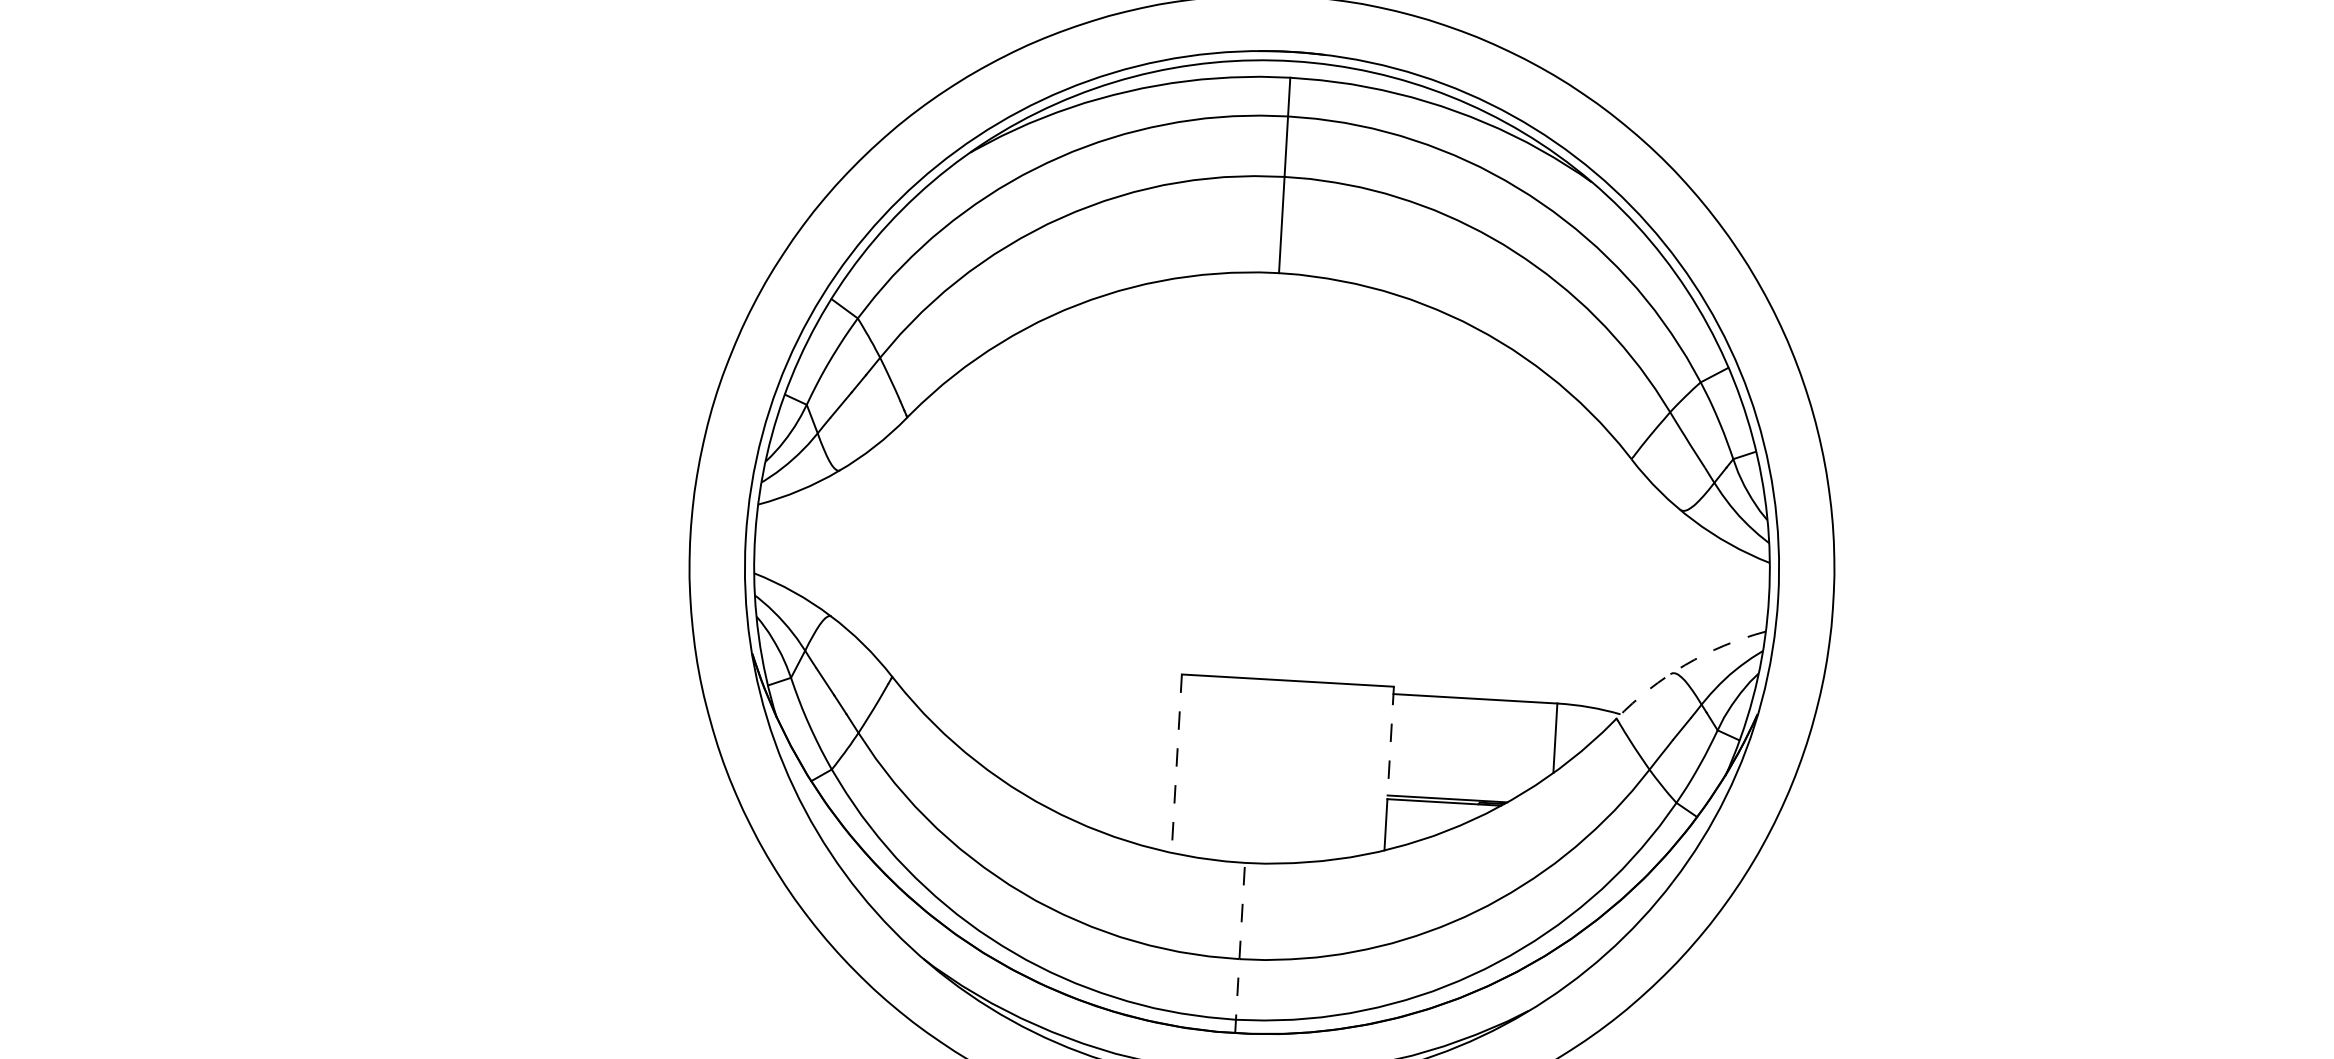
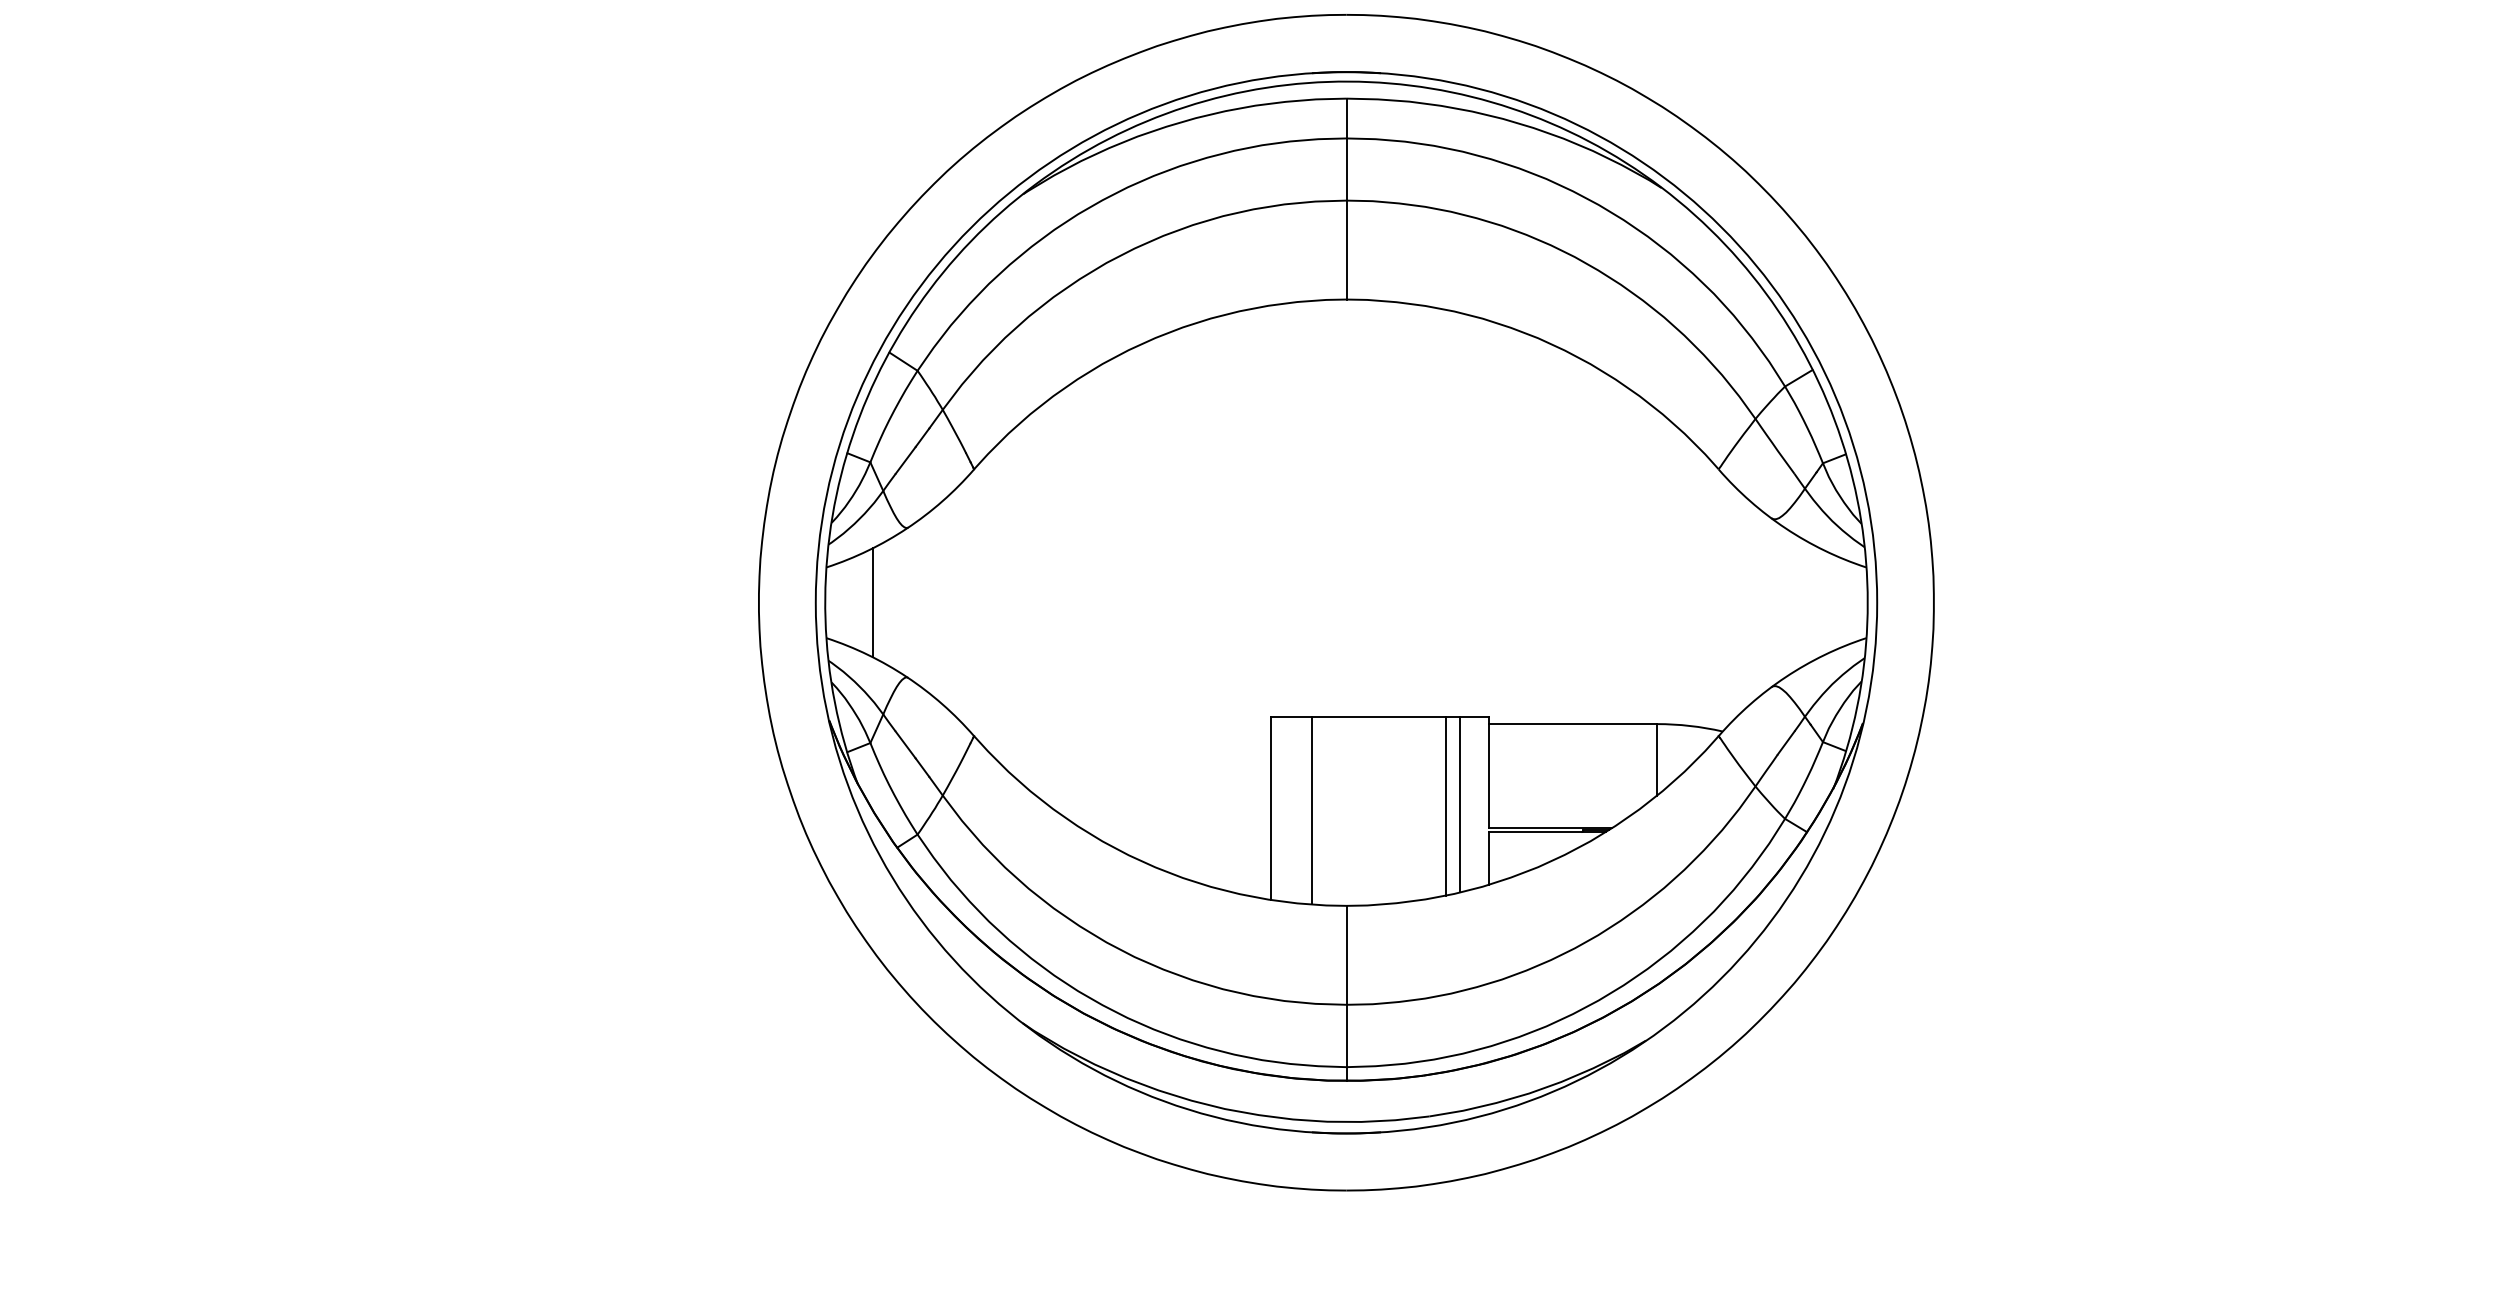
line: (800, 541) -> (872, 602), added
arc: (1684, 665) -> (1785, 677), dashed -> solid
line: (1390, 741) -> (1488, 772), dashed -> solid
line: (1176, 763) -> (1270, 808), dashed -> solid
line: (1216, 768) -> (1311, 810), added
line: (1346, 770) -> (1445, 805), added
line: (1361, 770) -> (1460, 804), added
line: (1240, 947) -> (1346, 992), dashed -> solid

